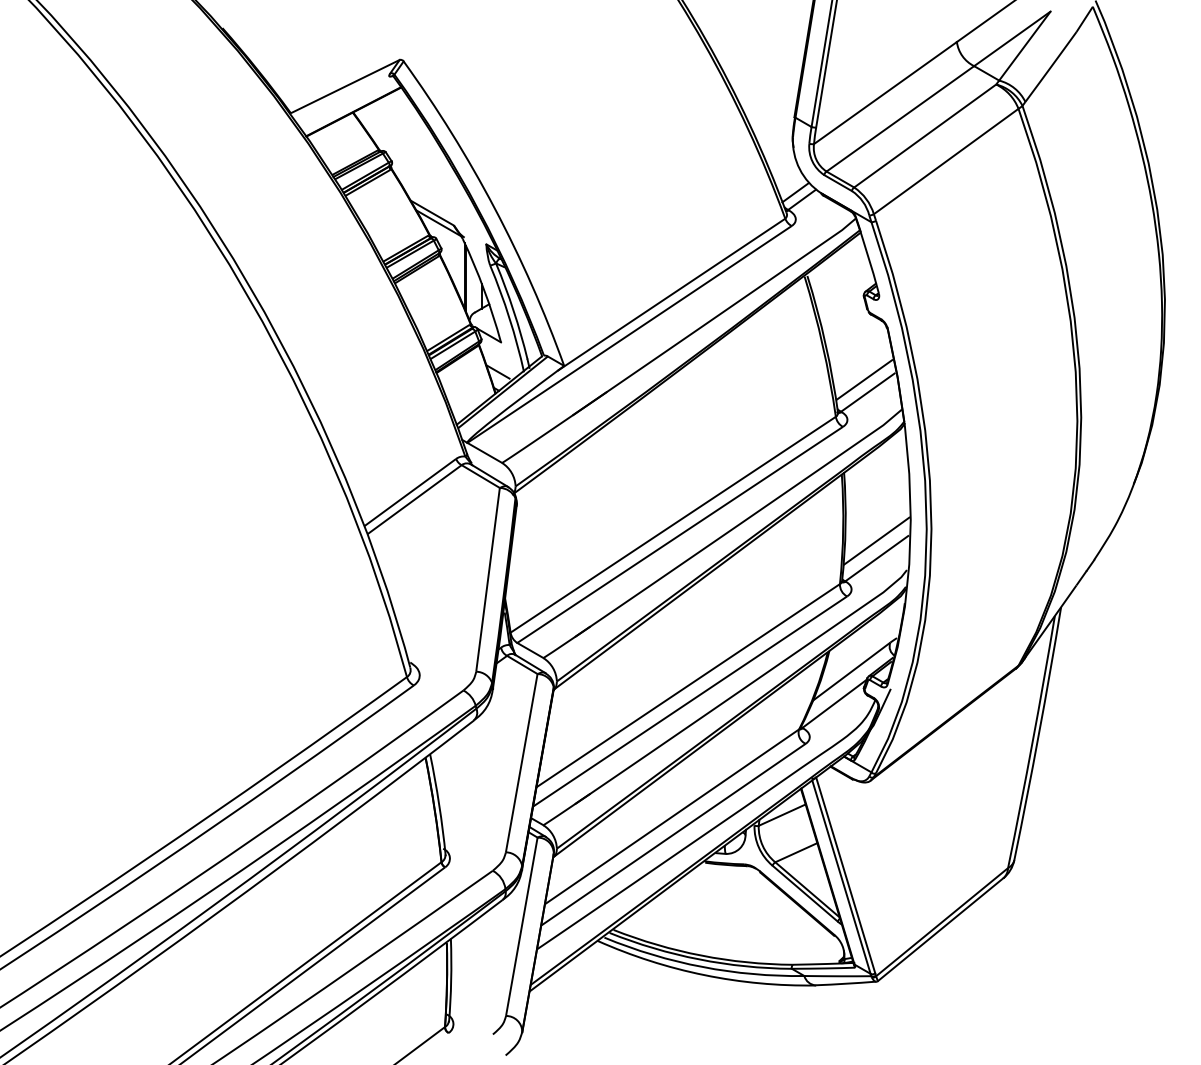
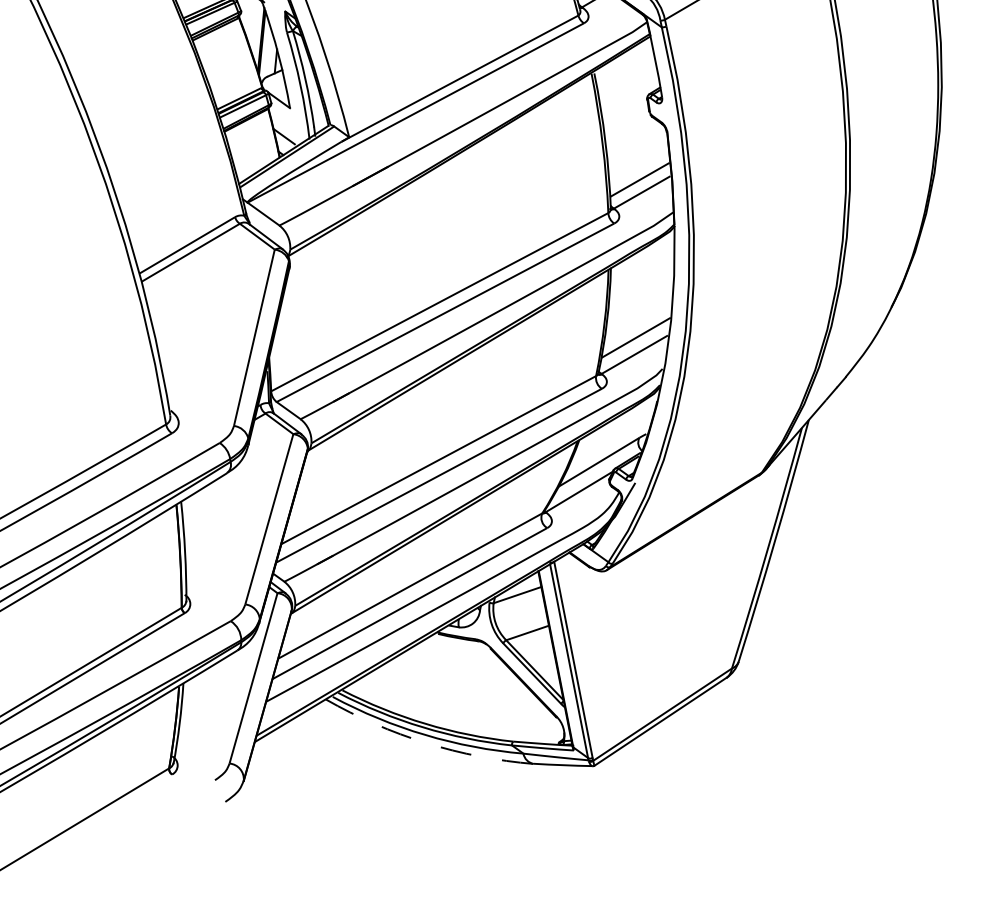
arc: (704, 975) -> (426, 743), solid -> dashed

